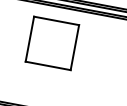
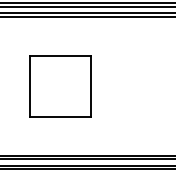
part: (52, 43) -> (60, 86), moved

